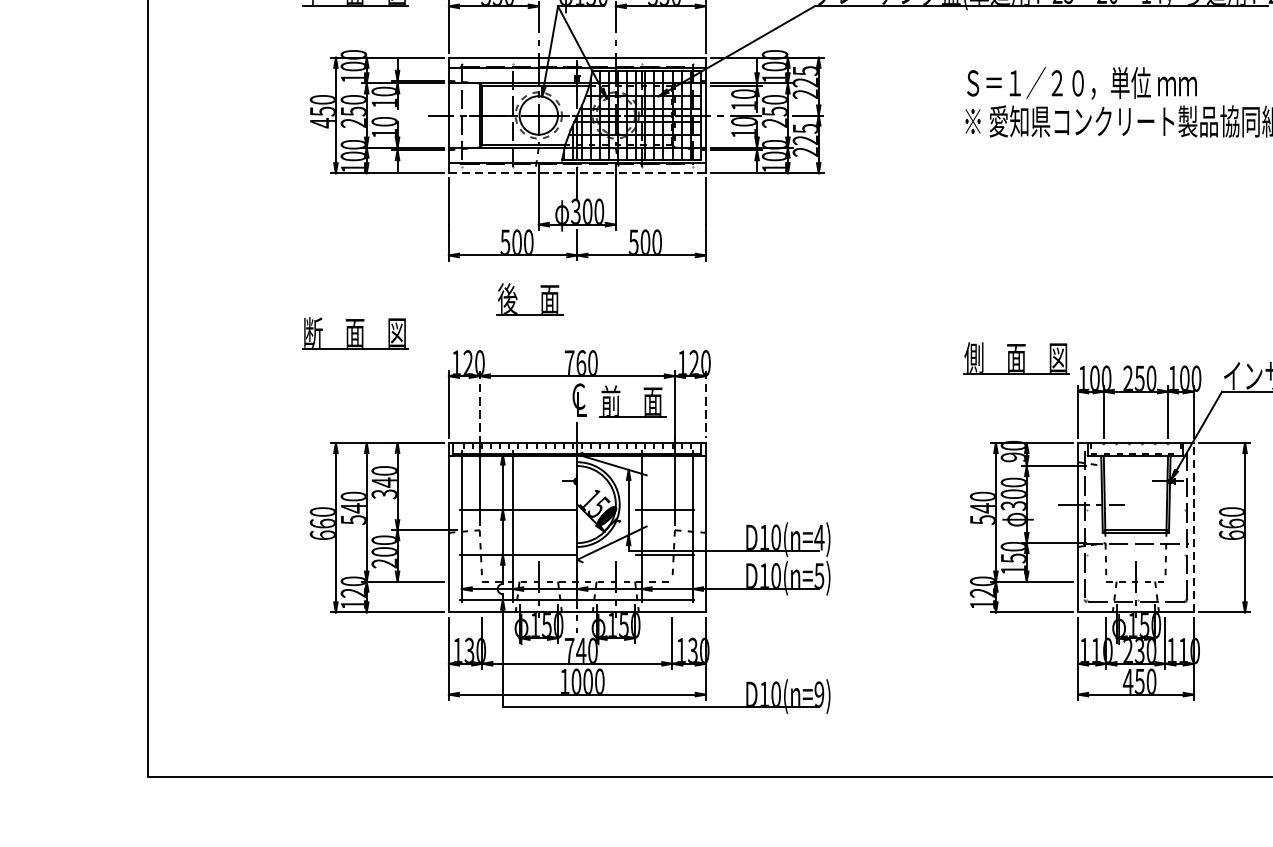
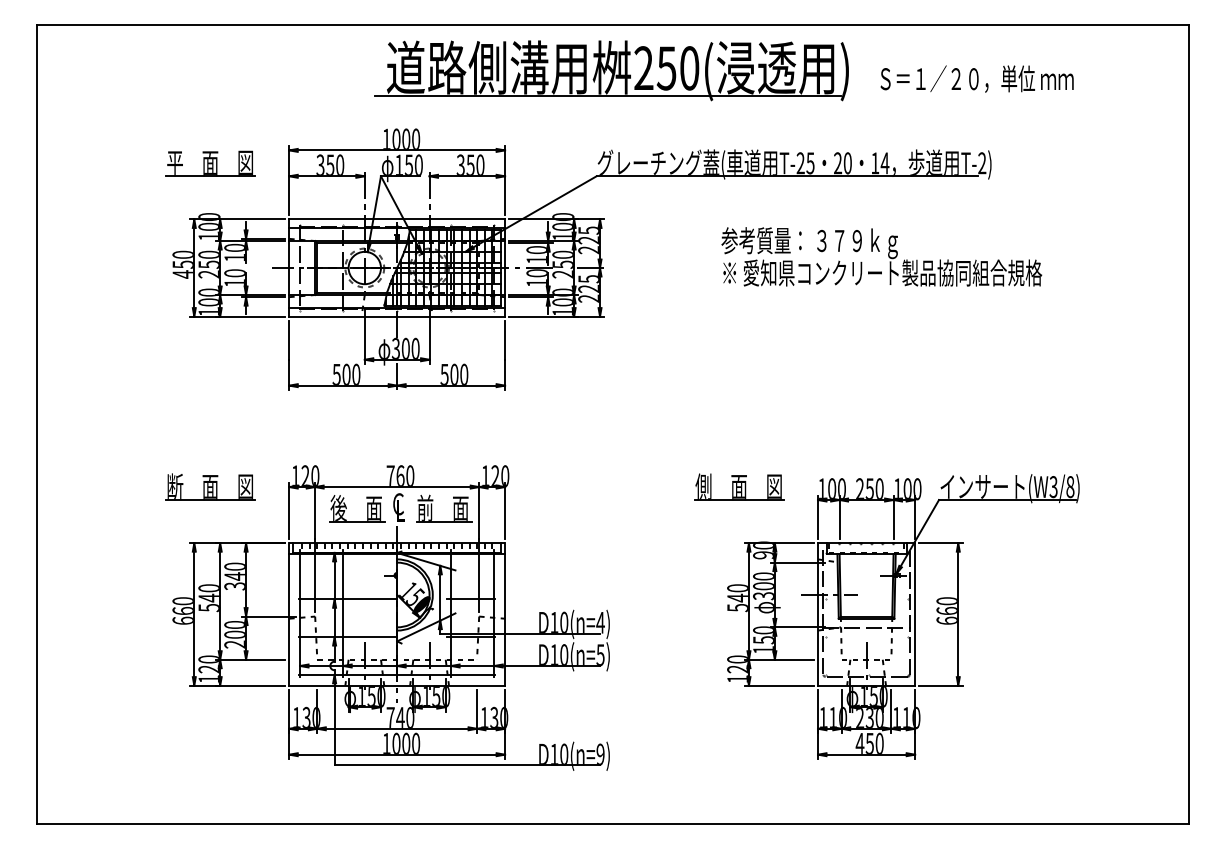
text: (1079, 86) -> (819, 243), Ｓ＝１／２０，単位 ｍｍ -> 参考質量： ３７９ｋｇ
line: (577, 173) -> (397, 316), dashed -> solid
part: (542, 299) -> (367, 508), moved
part: (355, 332) -> (210, 486), moved
part: (1016, 357) -> (739, 486), moved
line: (480, 405) -> (315, 511), dashed -> solid
line: (706, 405) -> (505, 511), dashed -> solid
line: (1194, 526) -> (915, 613), dashed -> solid

